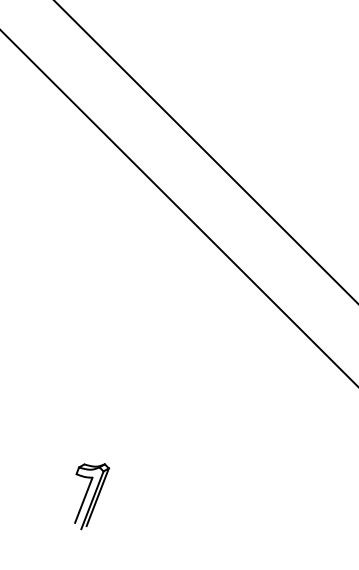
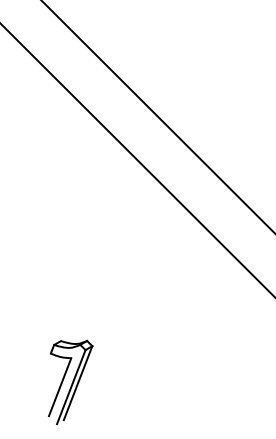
part: (91, 496) -> (70, 382), size x1.67

